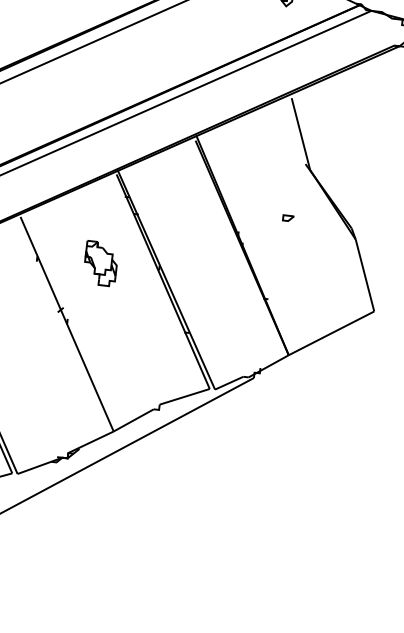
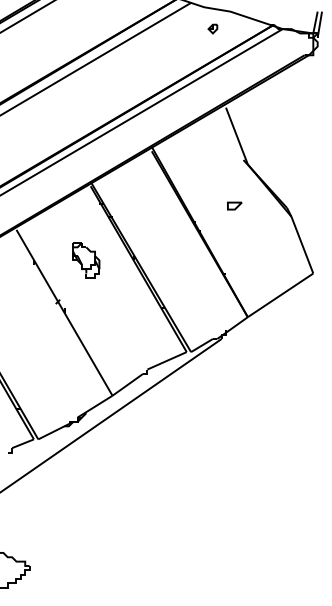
part: (288, 217) -> (234, 205), size x1.6

